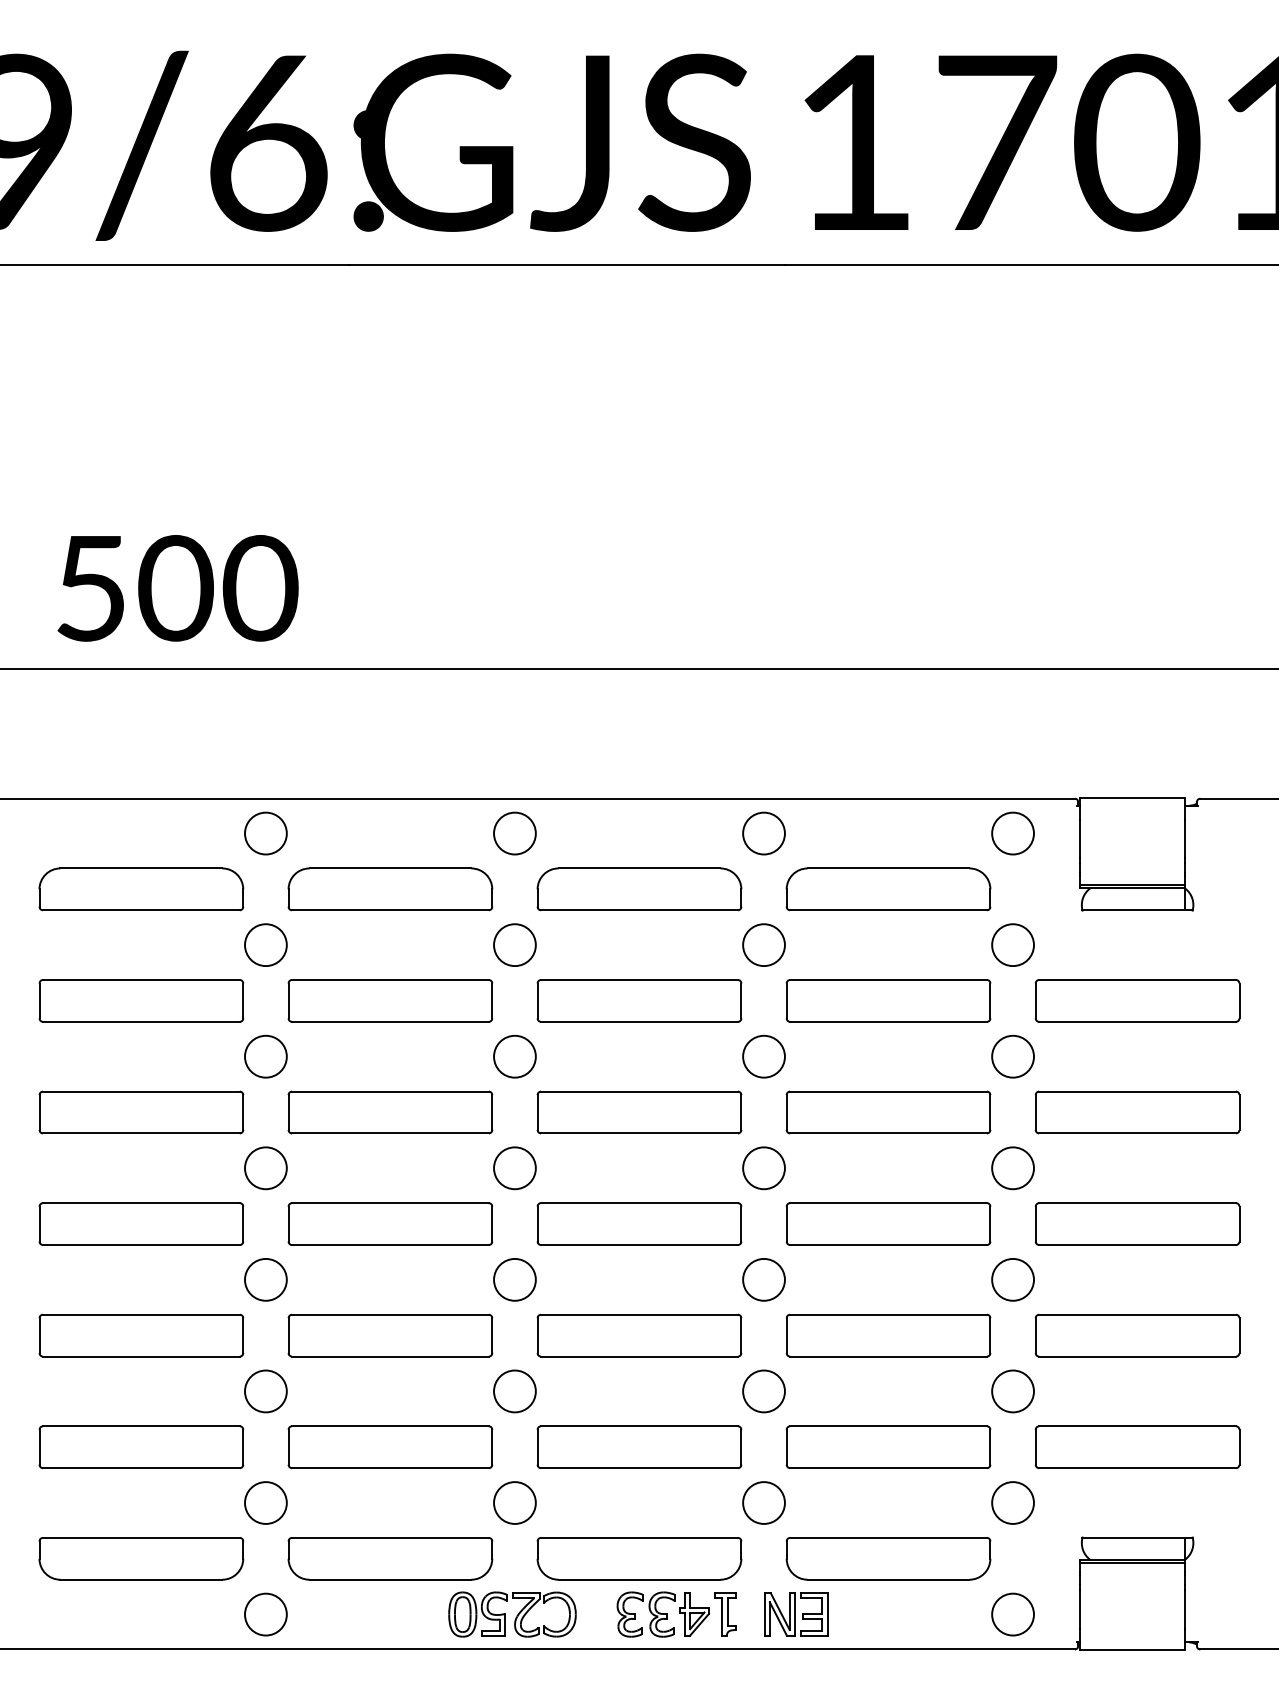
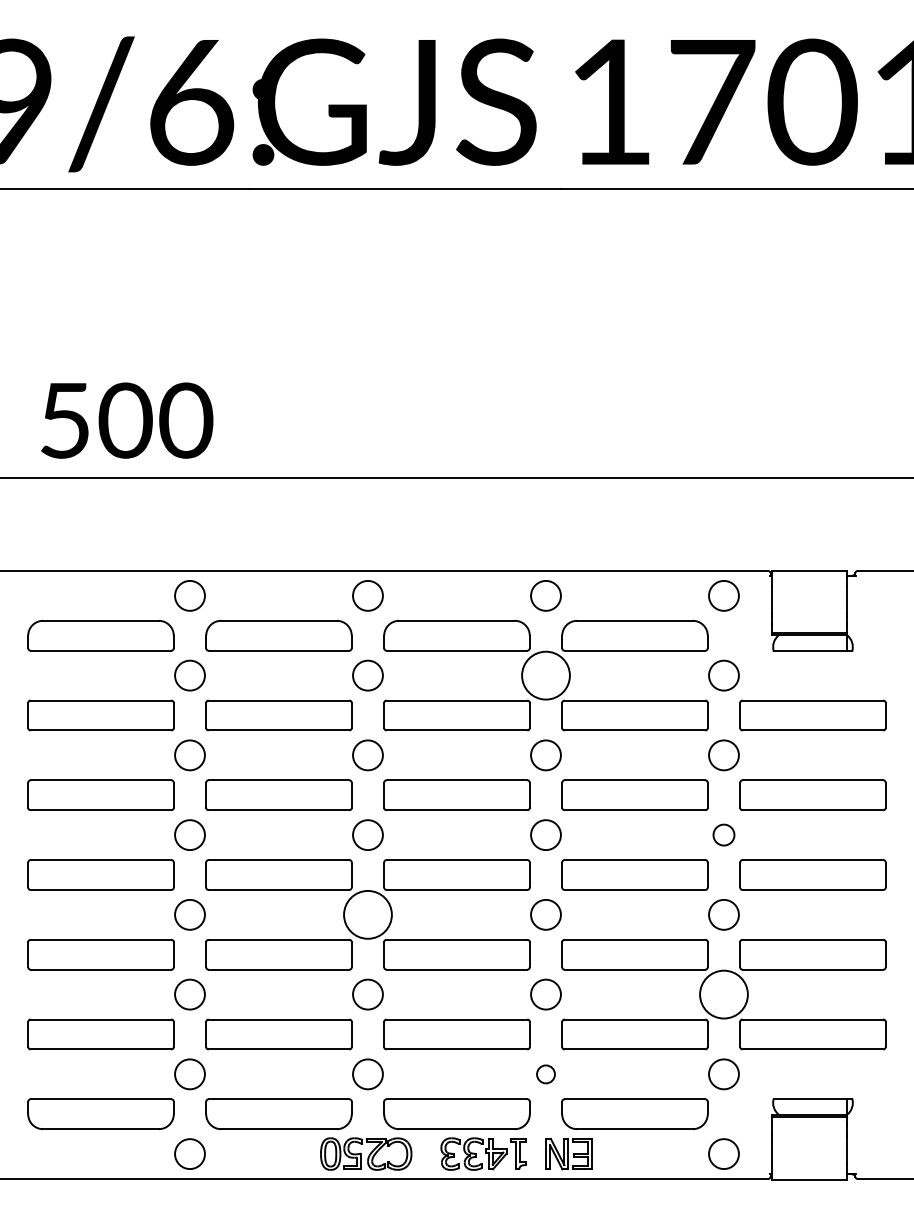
circle: (763, 944) -> (545, 675), size x1.6
circle: (1012, 1167) -> (723, 834), size x0.7
circle: (514, 1279) -> (367, 914), size x1.6
circle: (1012, 1391) -> (723, 994), size x1.6
circle: (763, 1503) -> (545, 1074), size x0.6

